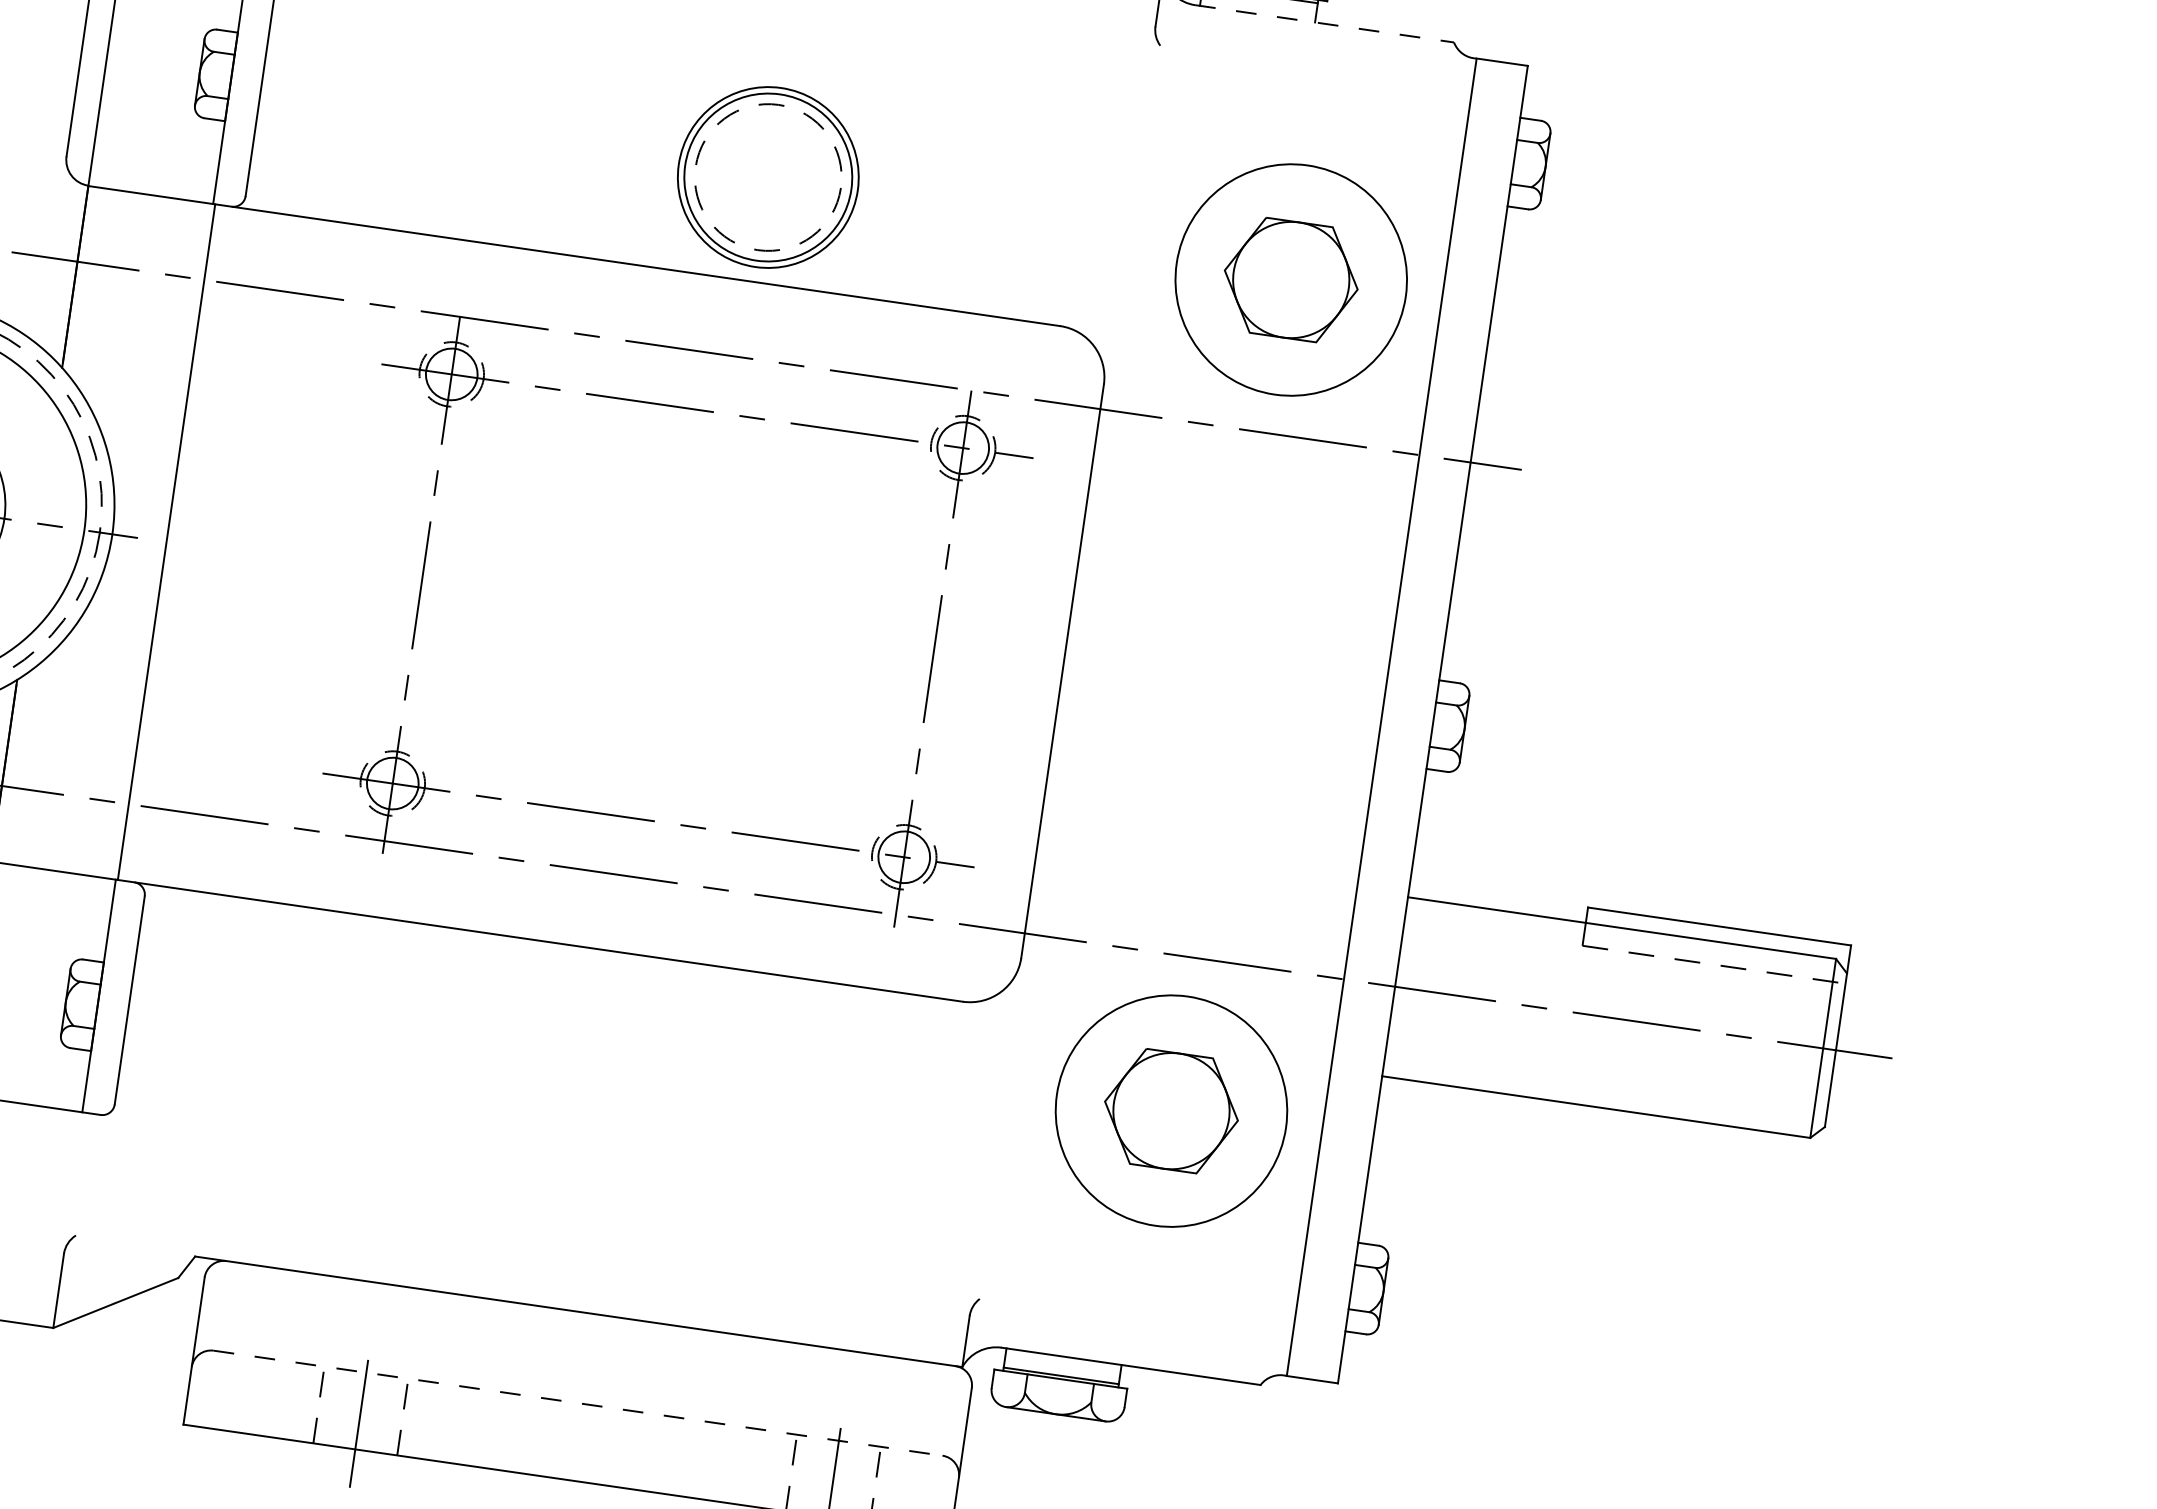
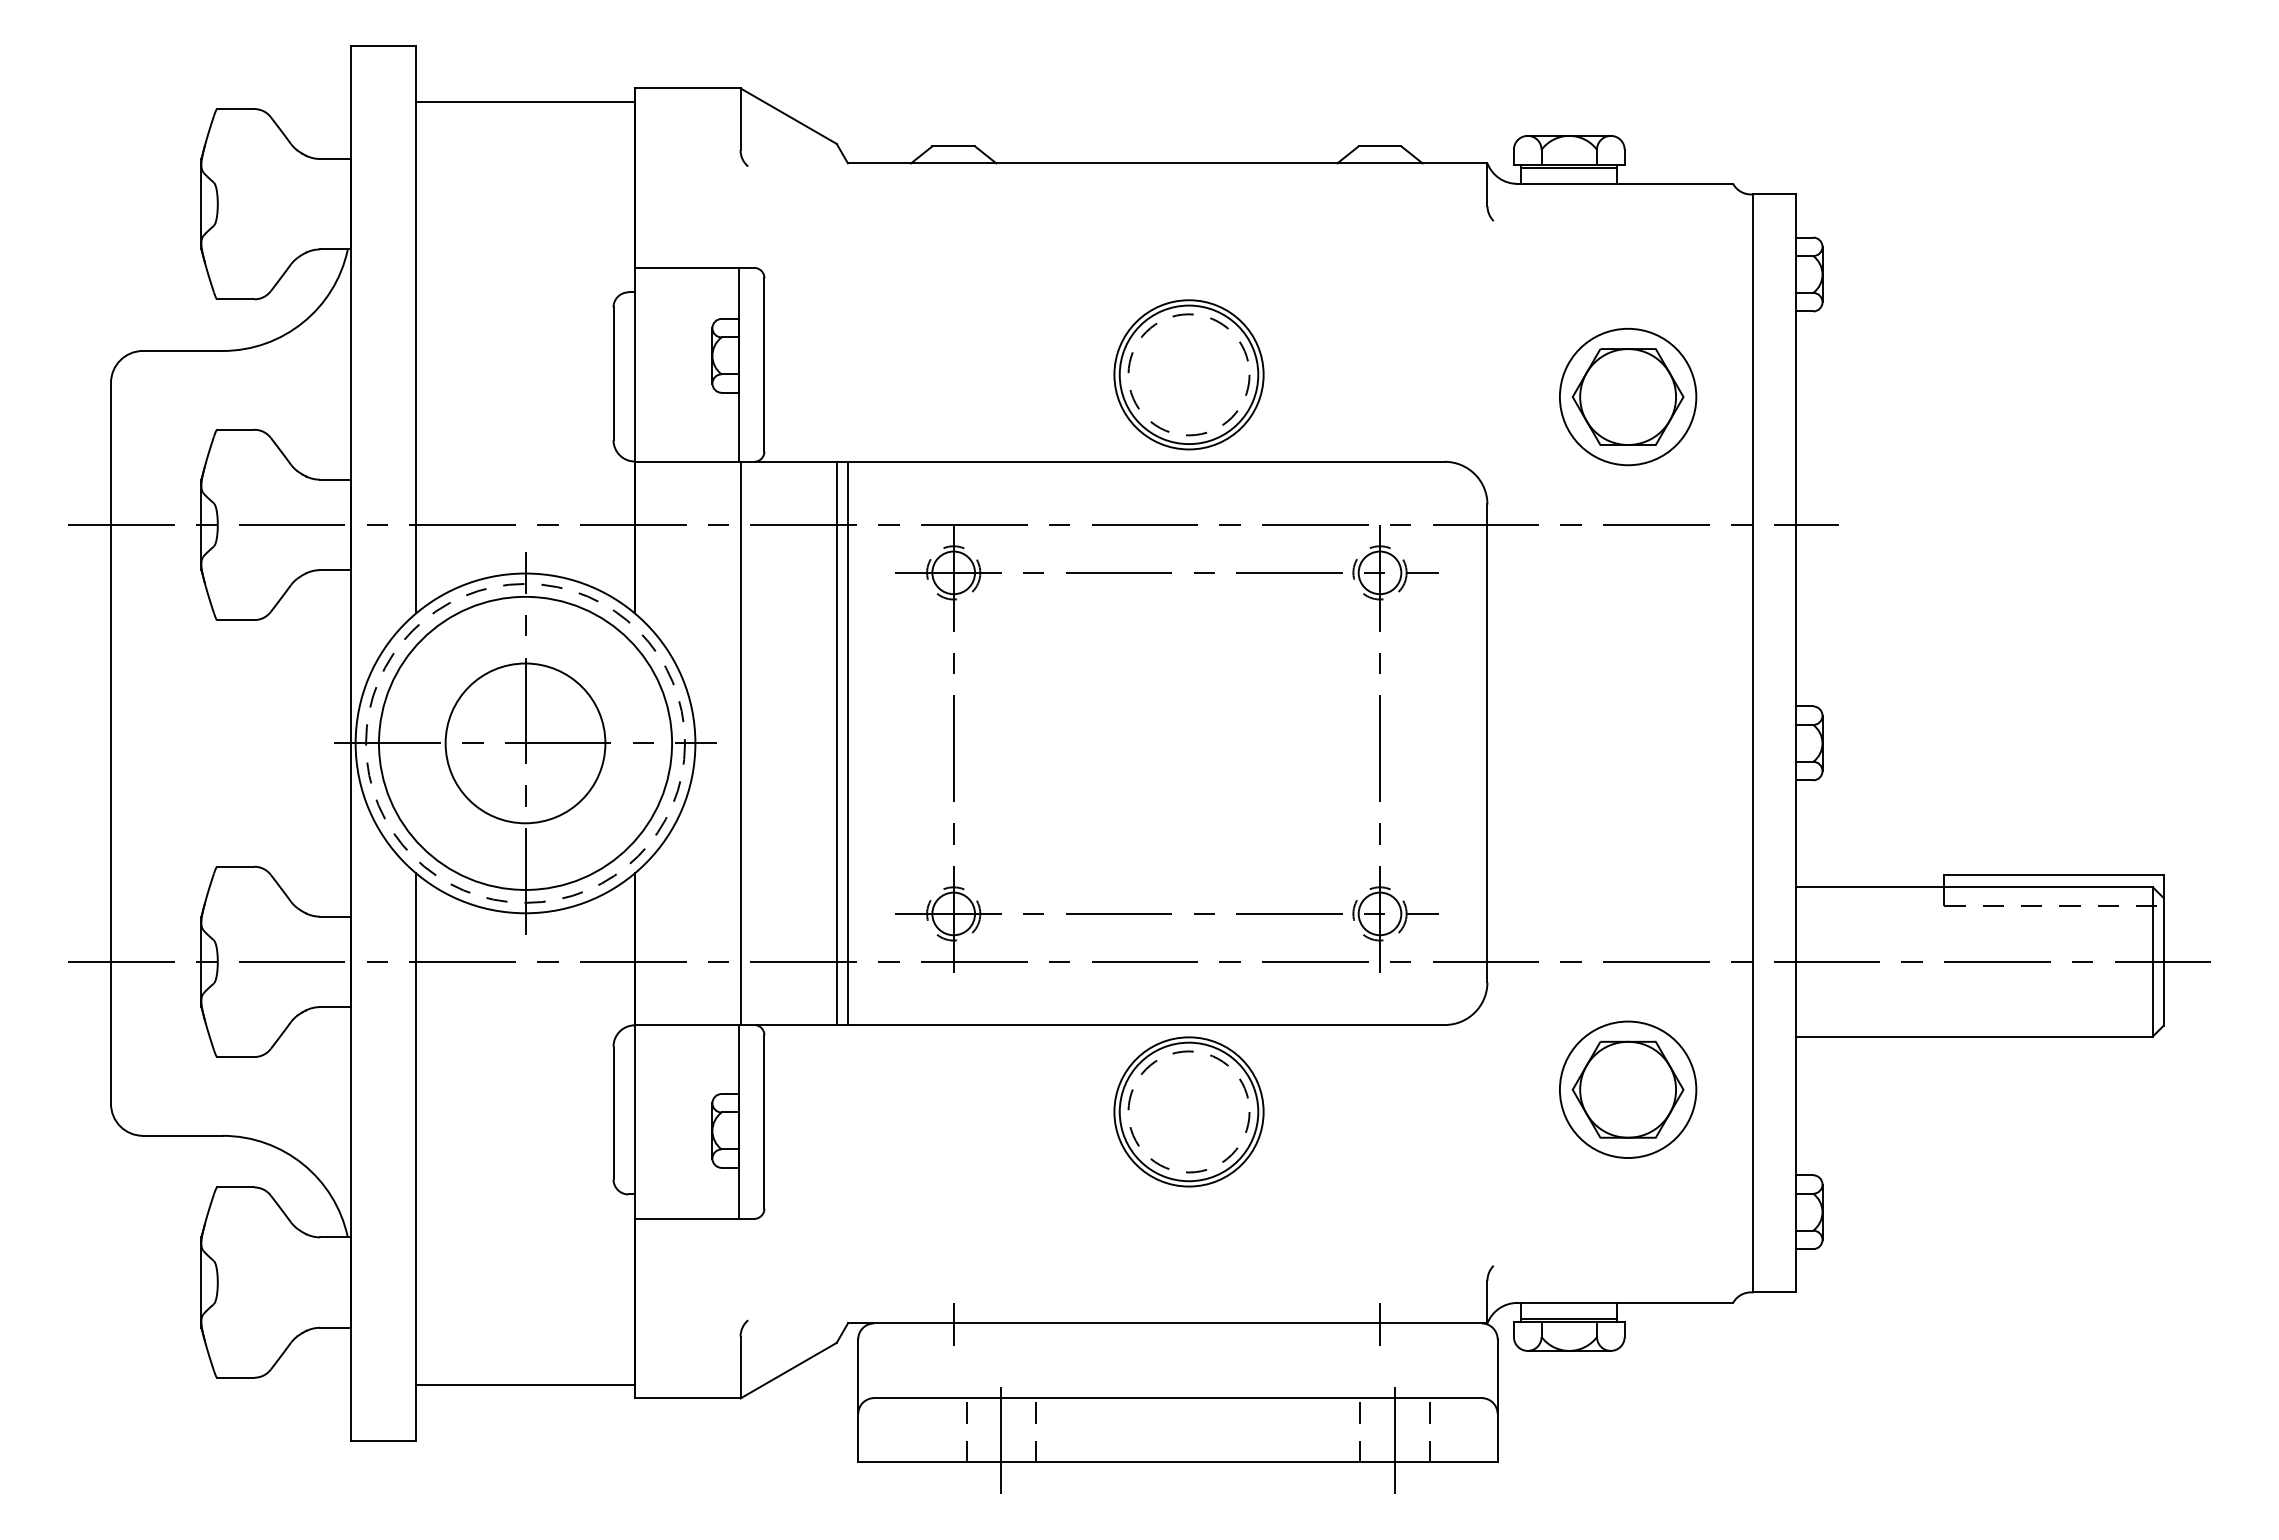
line: (1325, 23) -> (1625, 183), dashed -> solid
circle: (1290, 279) -> (1627, 396), size x0.71
line: (281, 557) -> (836, 742), added
line: (295, 559) -> (847, 742), added
part: (640, 1061) -> (1188, 1111), added
circle: (1170, 1110) -> (1627, 1089), size x0.71
line: (321, 1276) -> (953, 1324), added
line: (833, 1349) -> (1380, 1324), added
line: (577, 1403) -> (1177, 1398), dashed -> solid

